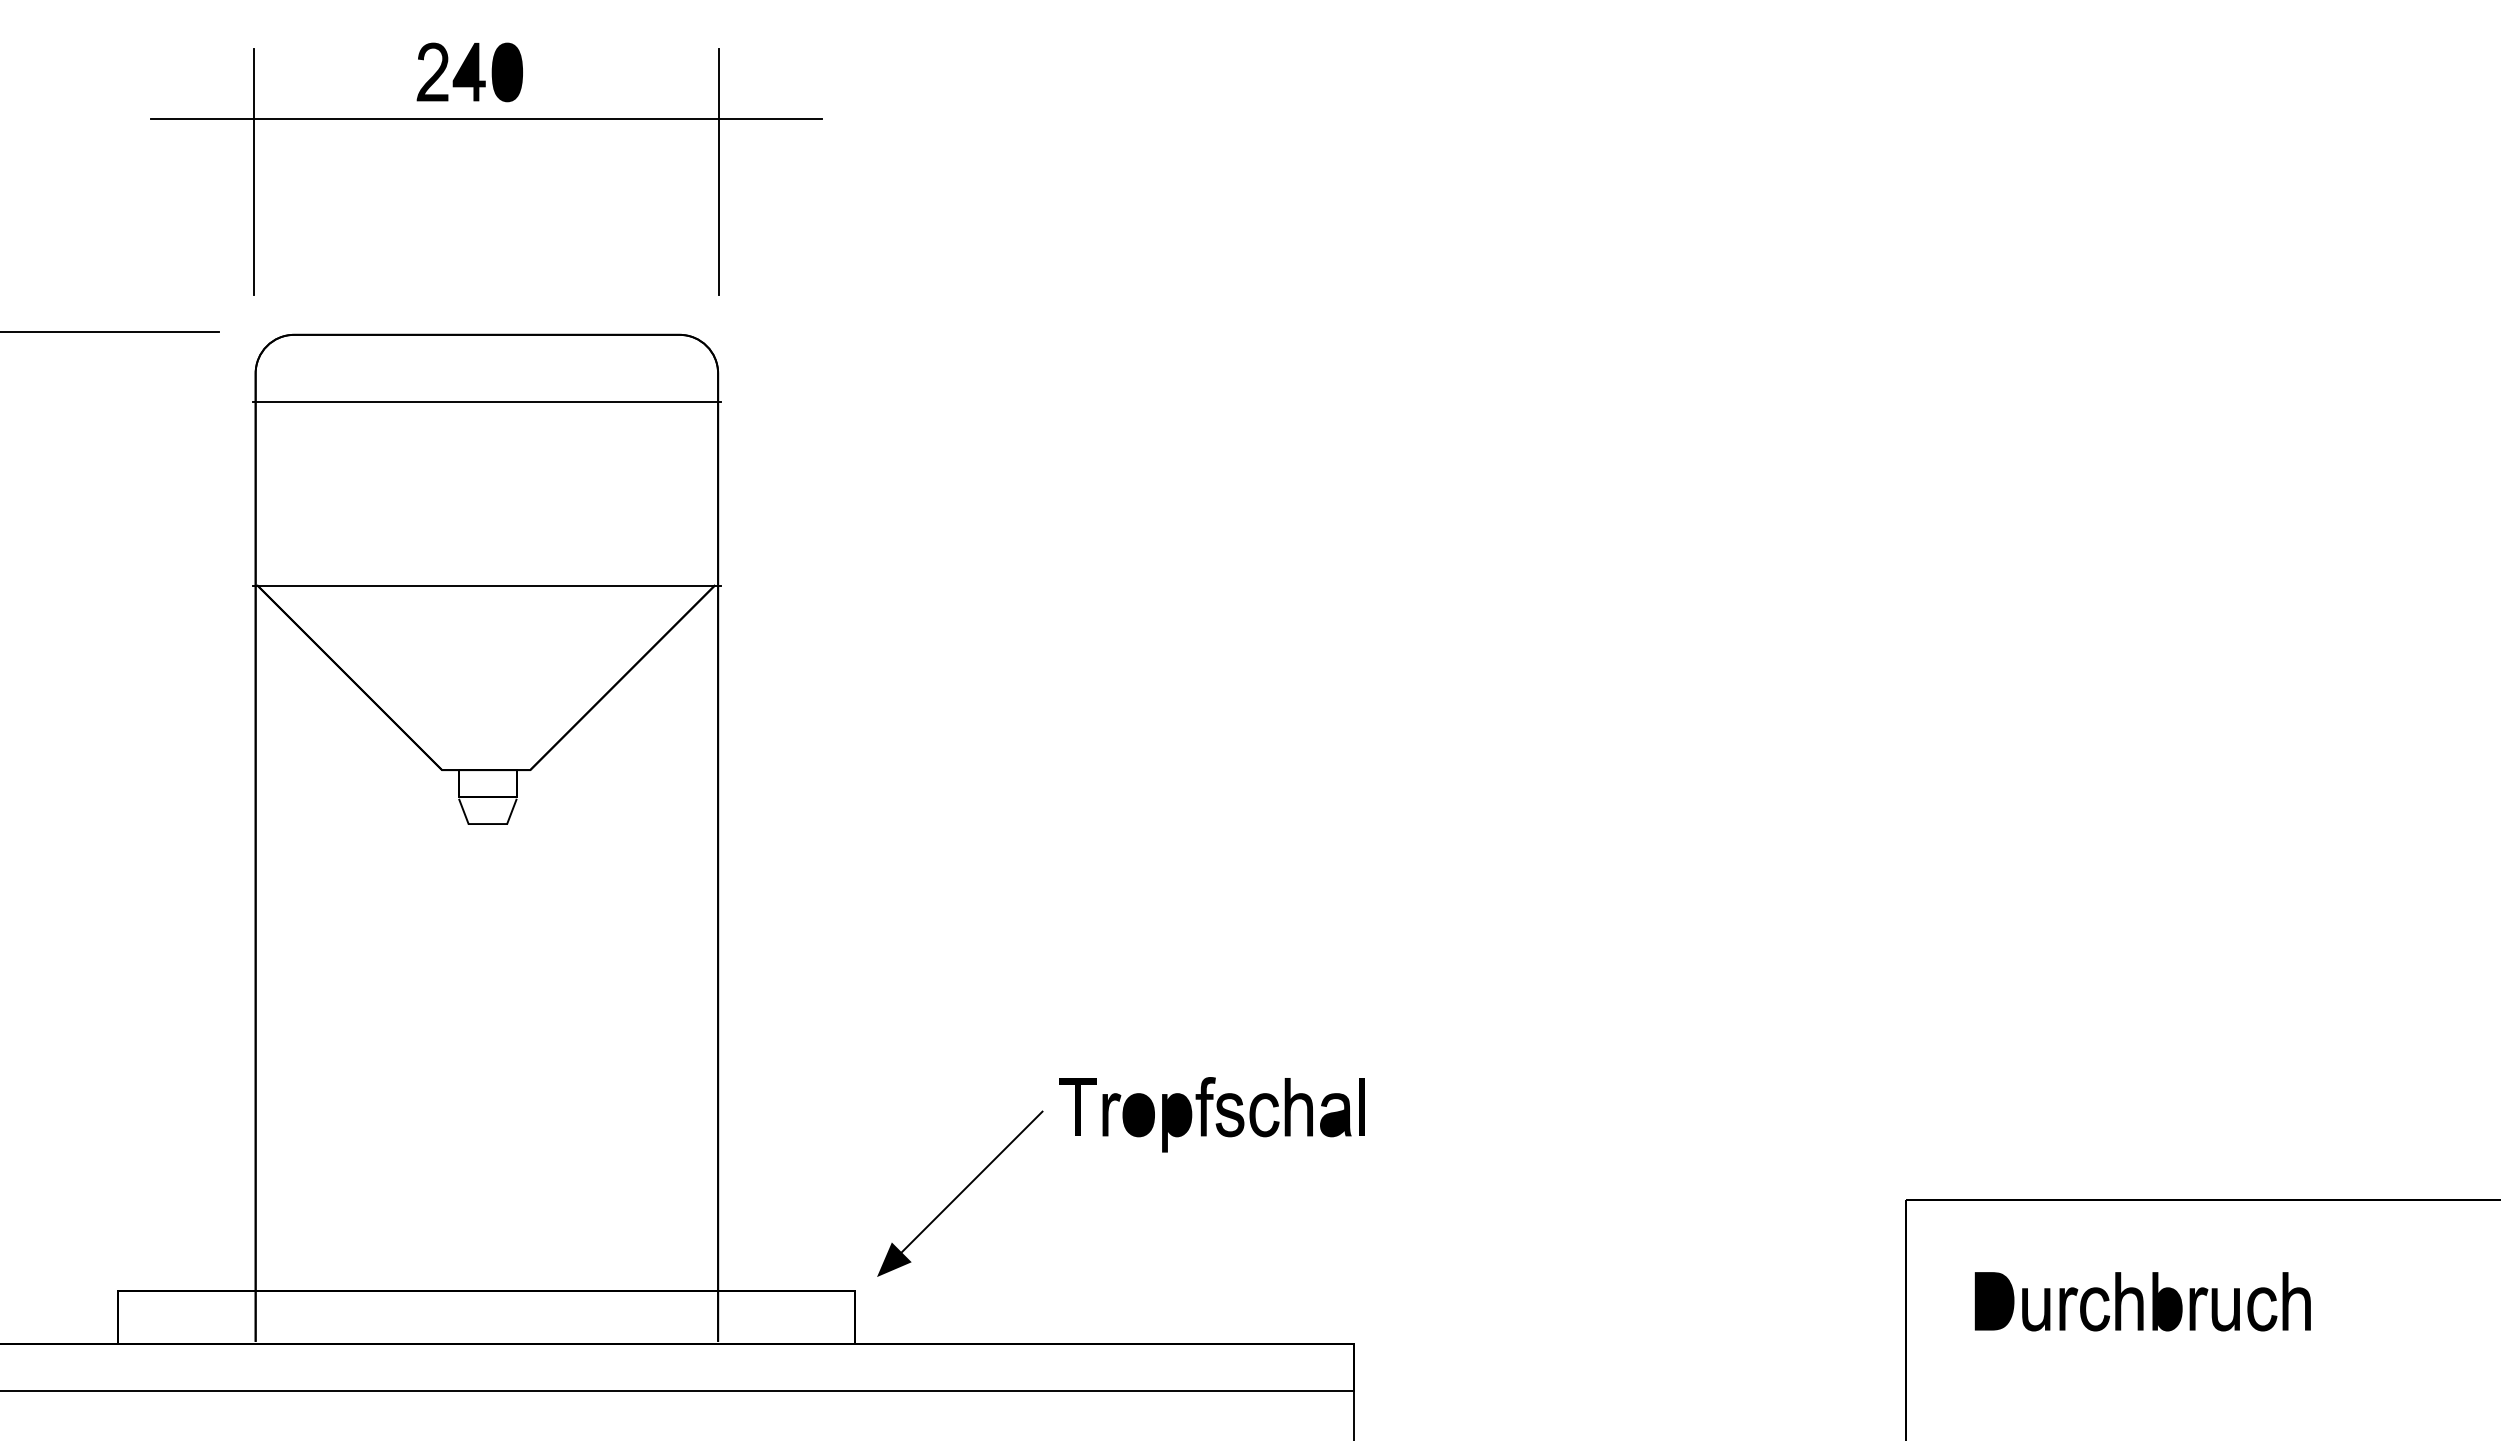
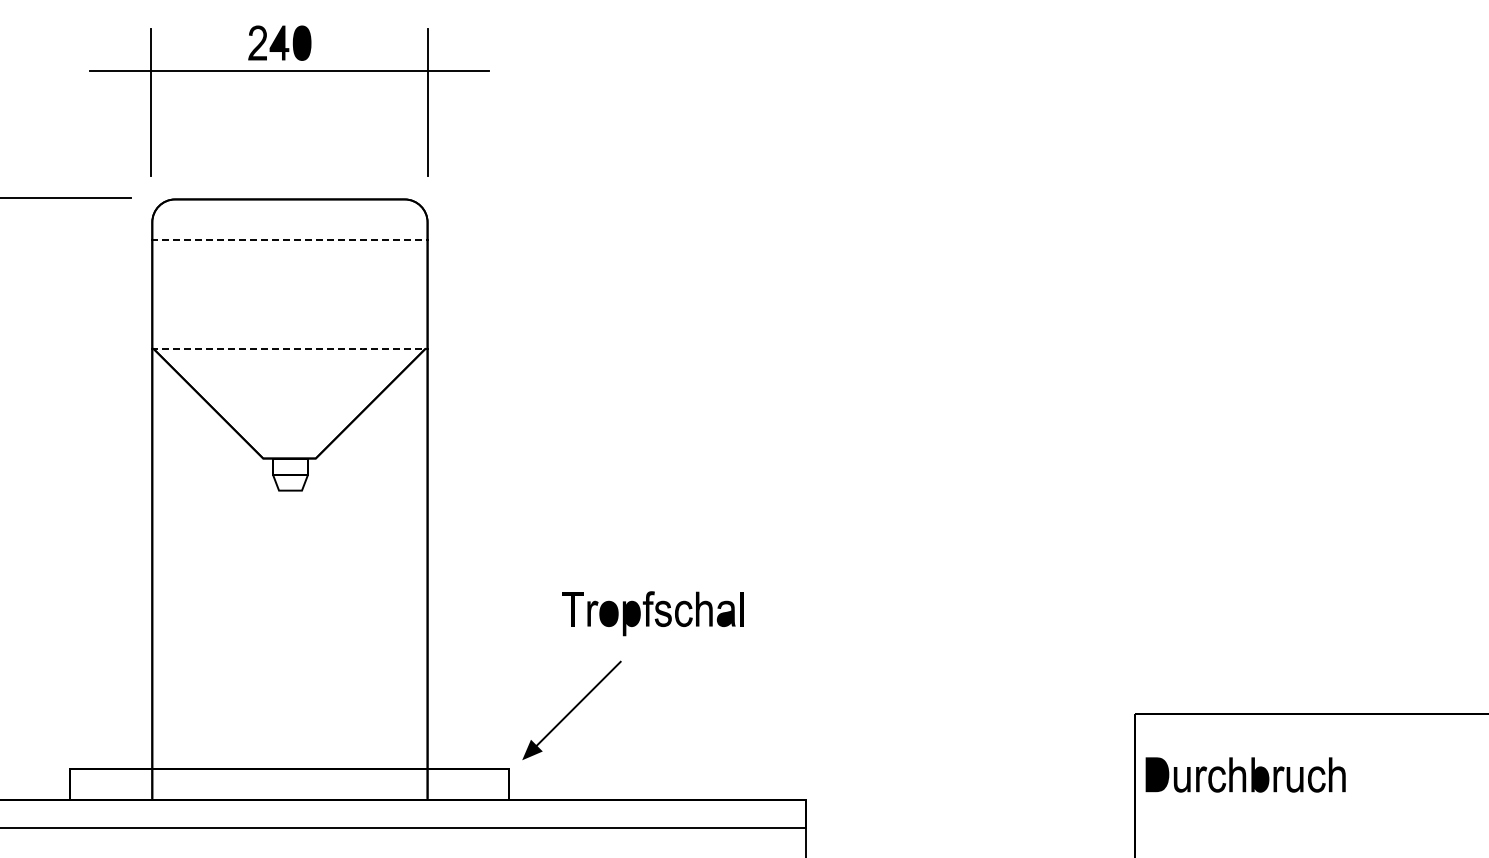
line: (487, 402) -> (290, 239), solid -> dashed
line: (487, 585) -> (290, 348), solid -> dashed
part: (1211, 1114) -> (652, 613), moved
part: (2142, 1300) -> (1245, 774), moved

